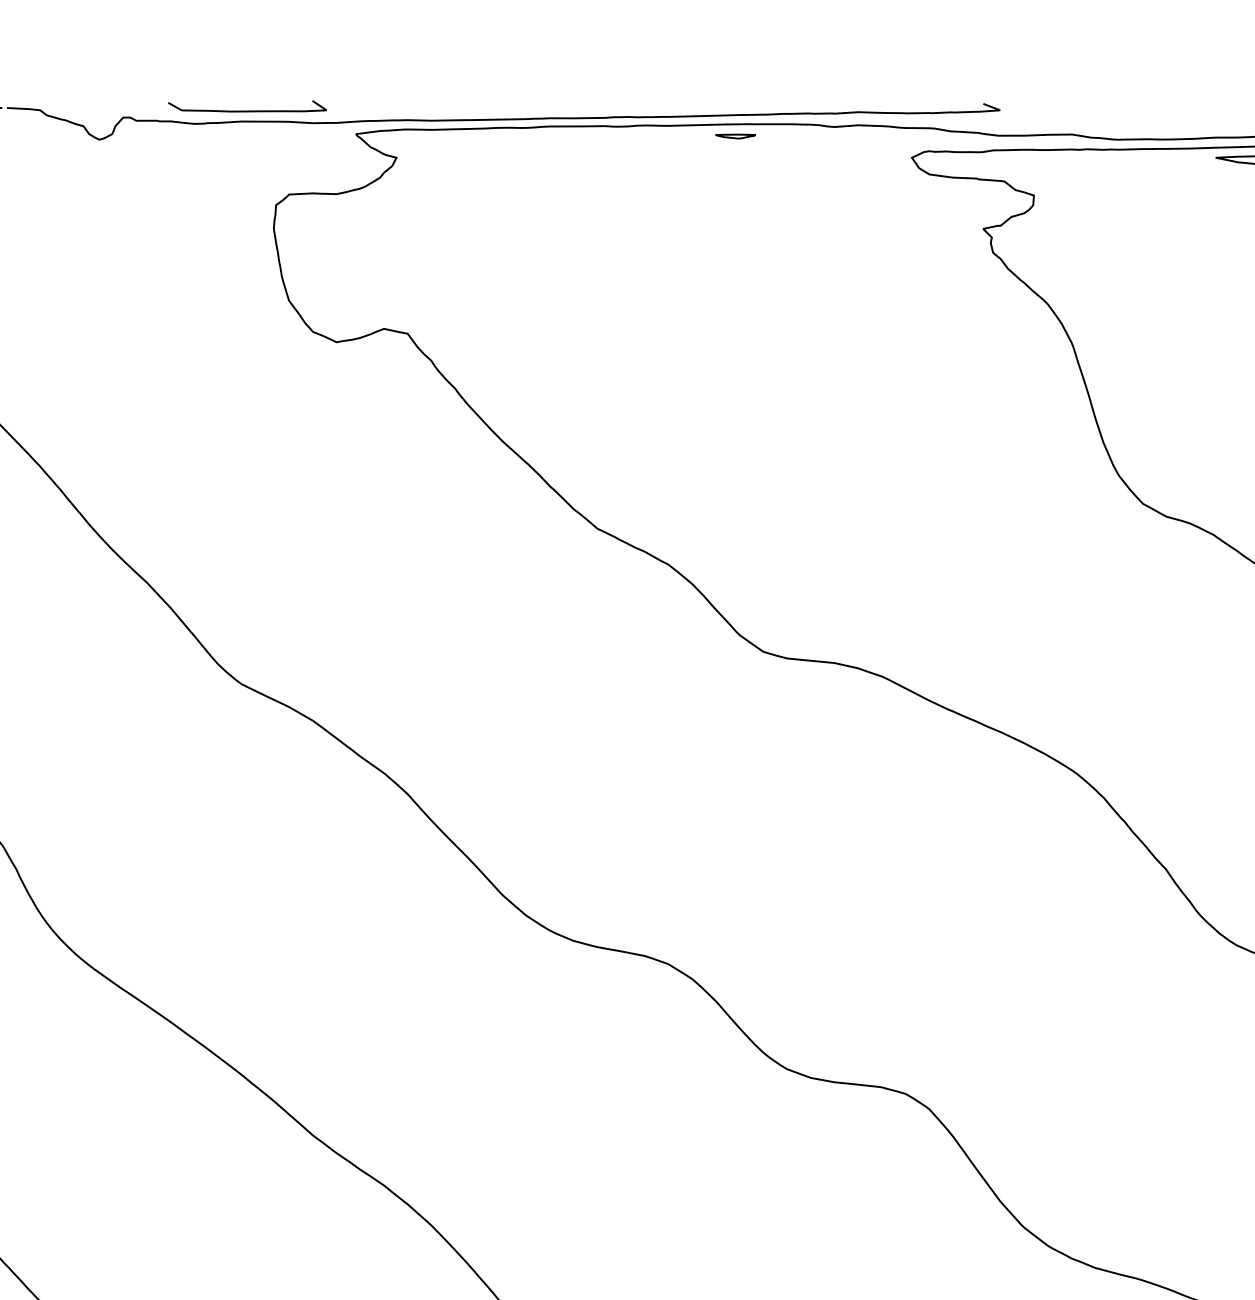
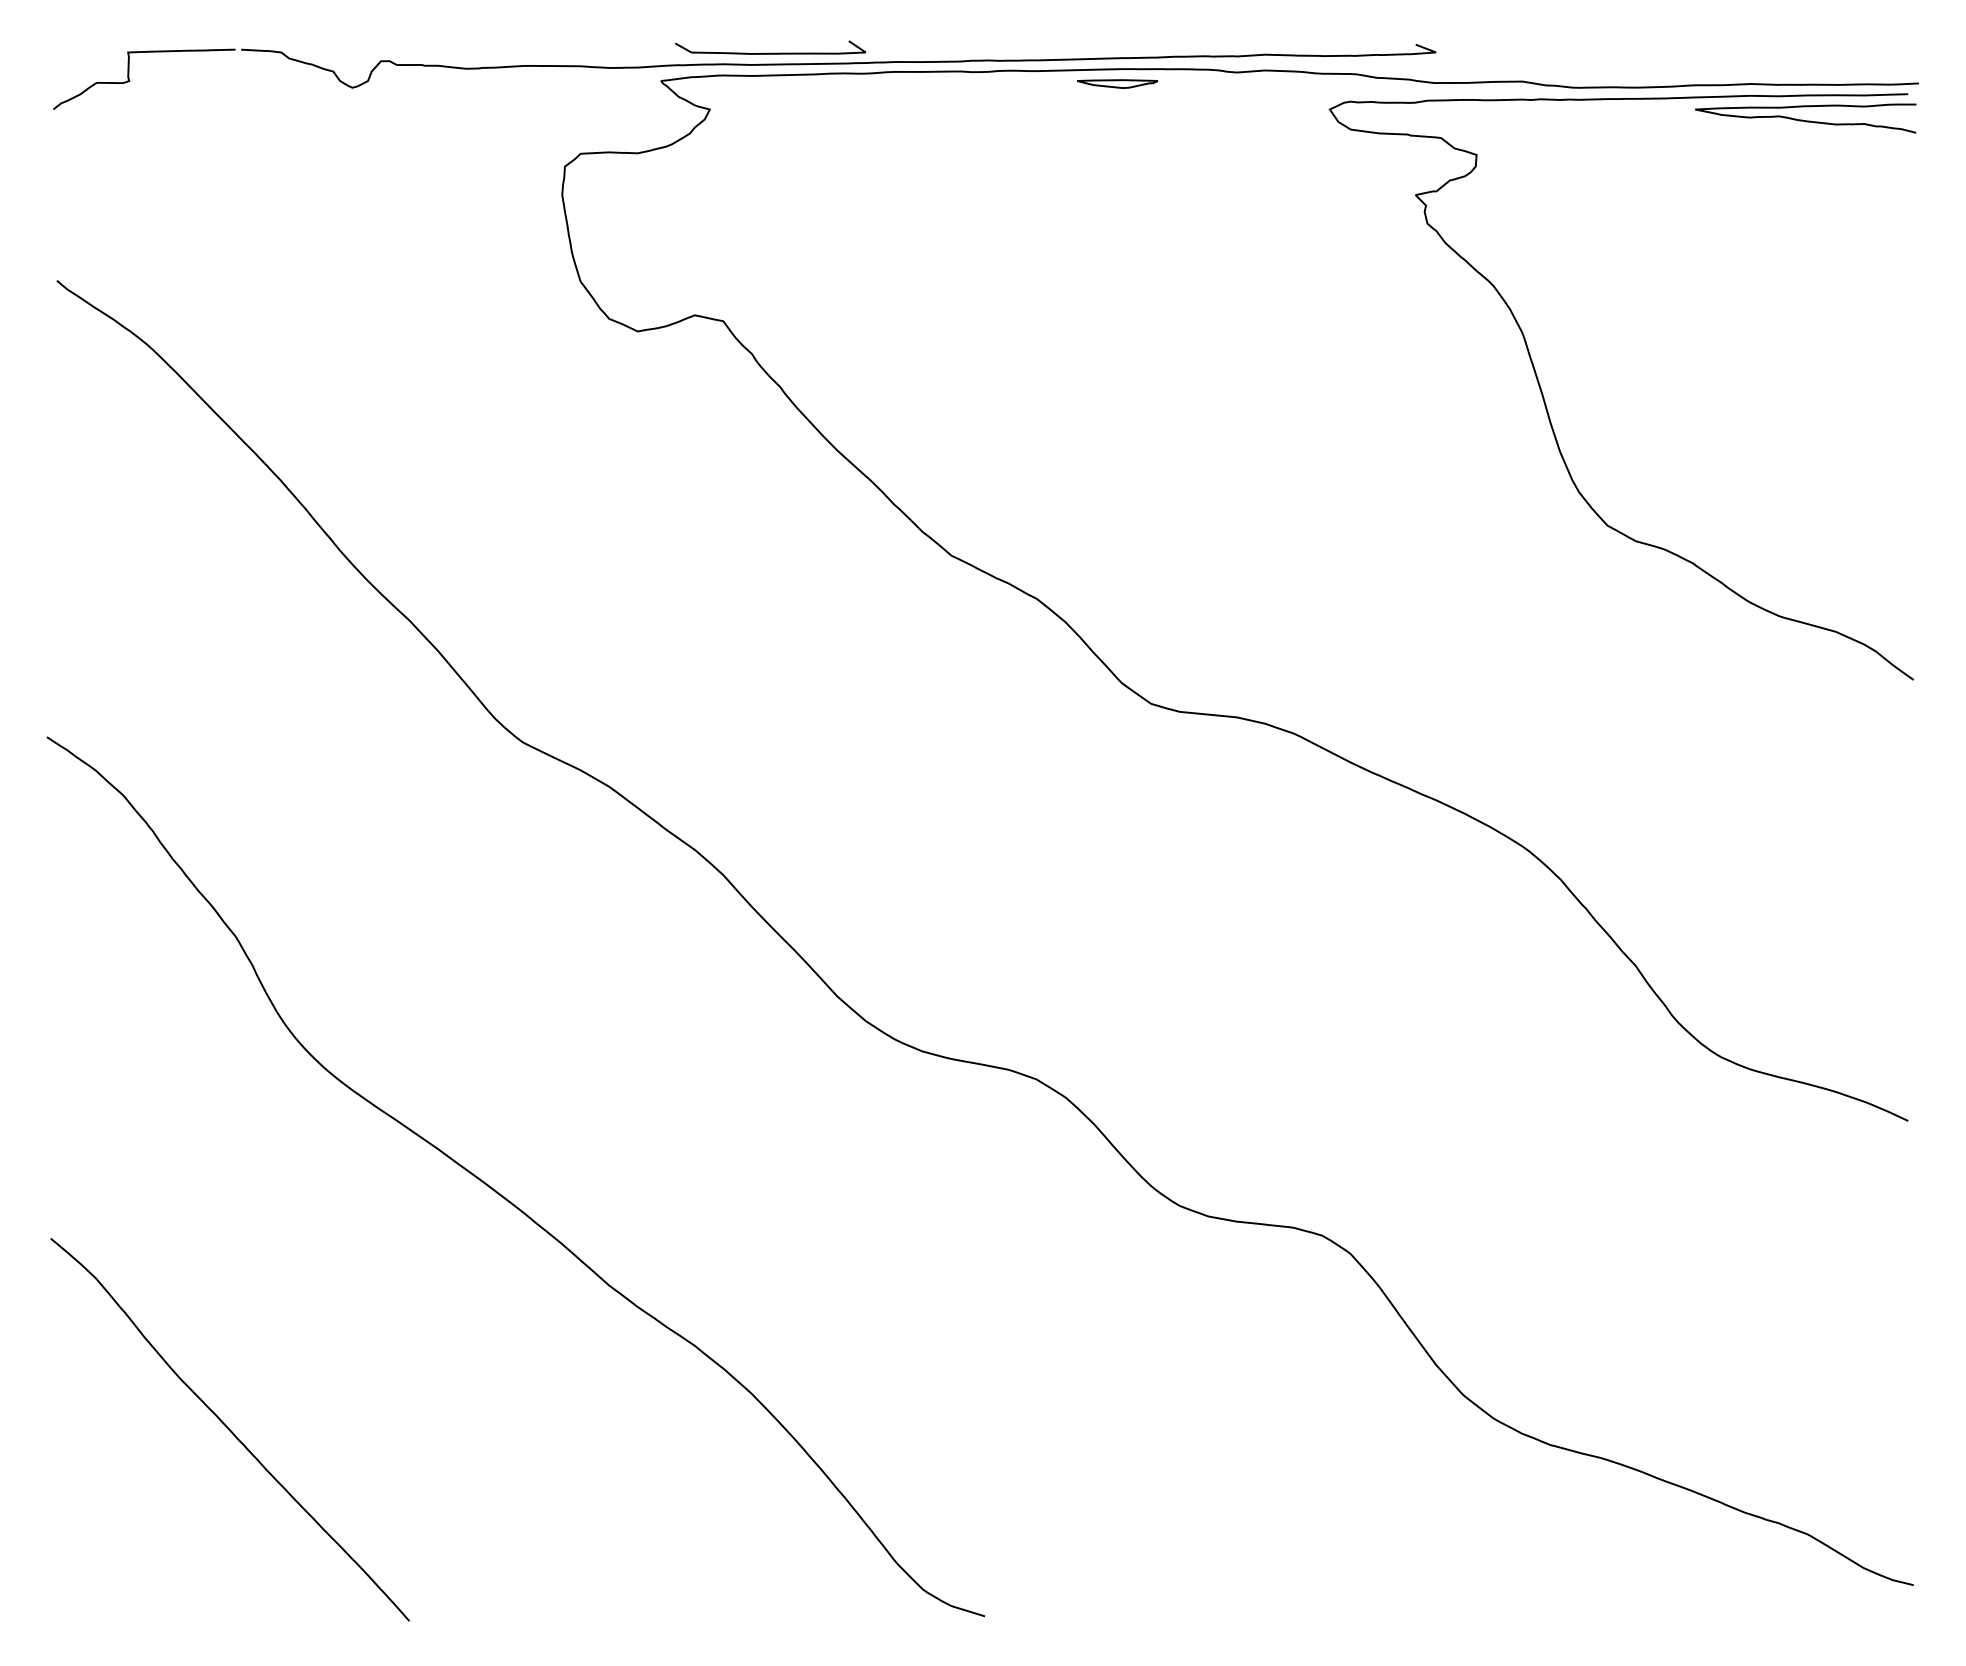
curve: (247, 110) -> (770, 52), moved
part: (735, 136) -> (1117, 83), size x1.67

